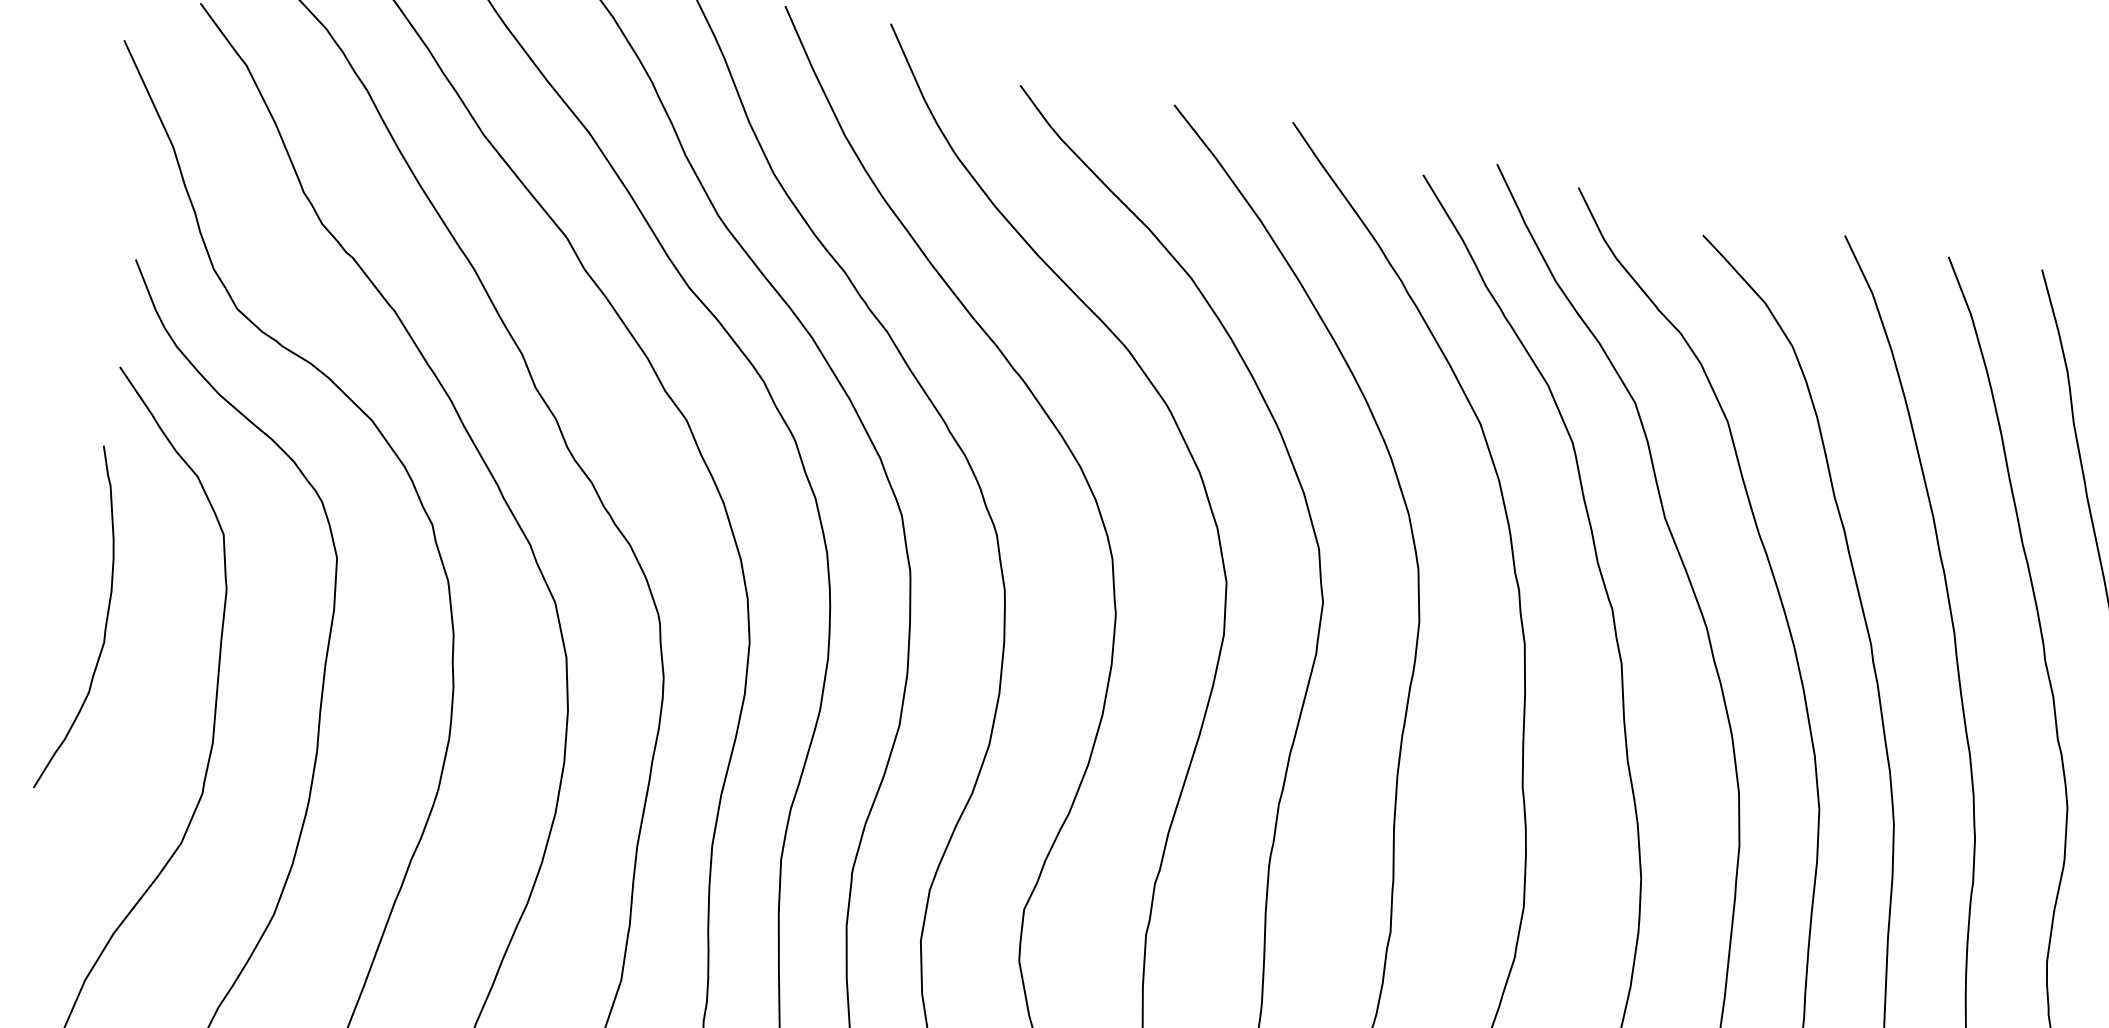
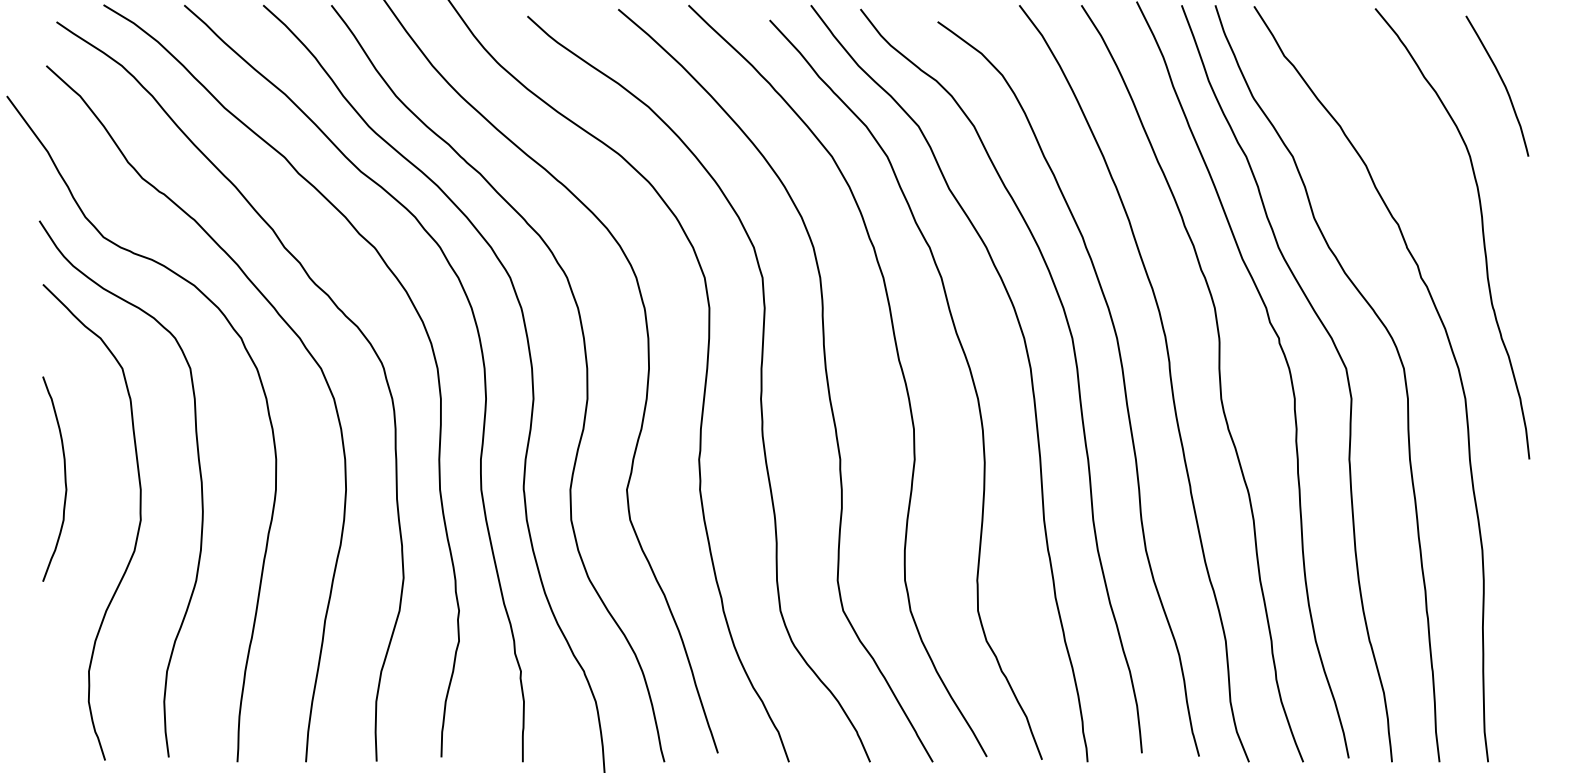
curve: (104, 623) -> (64, 478), moved

